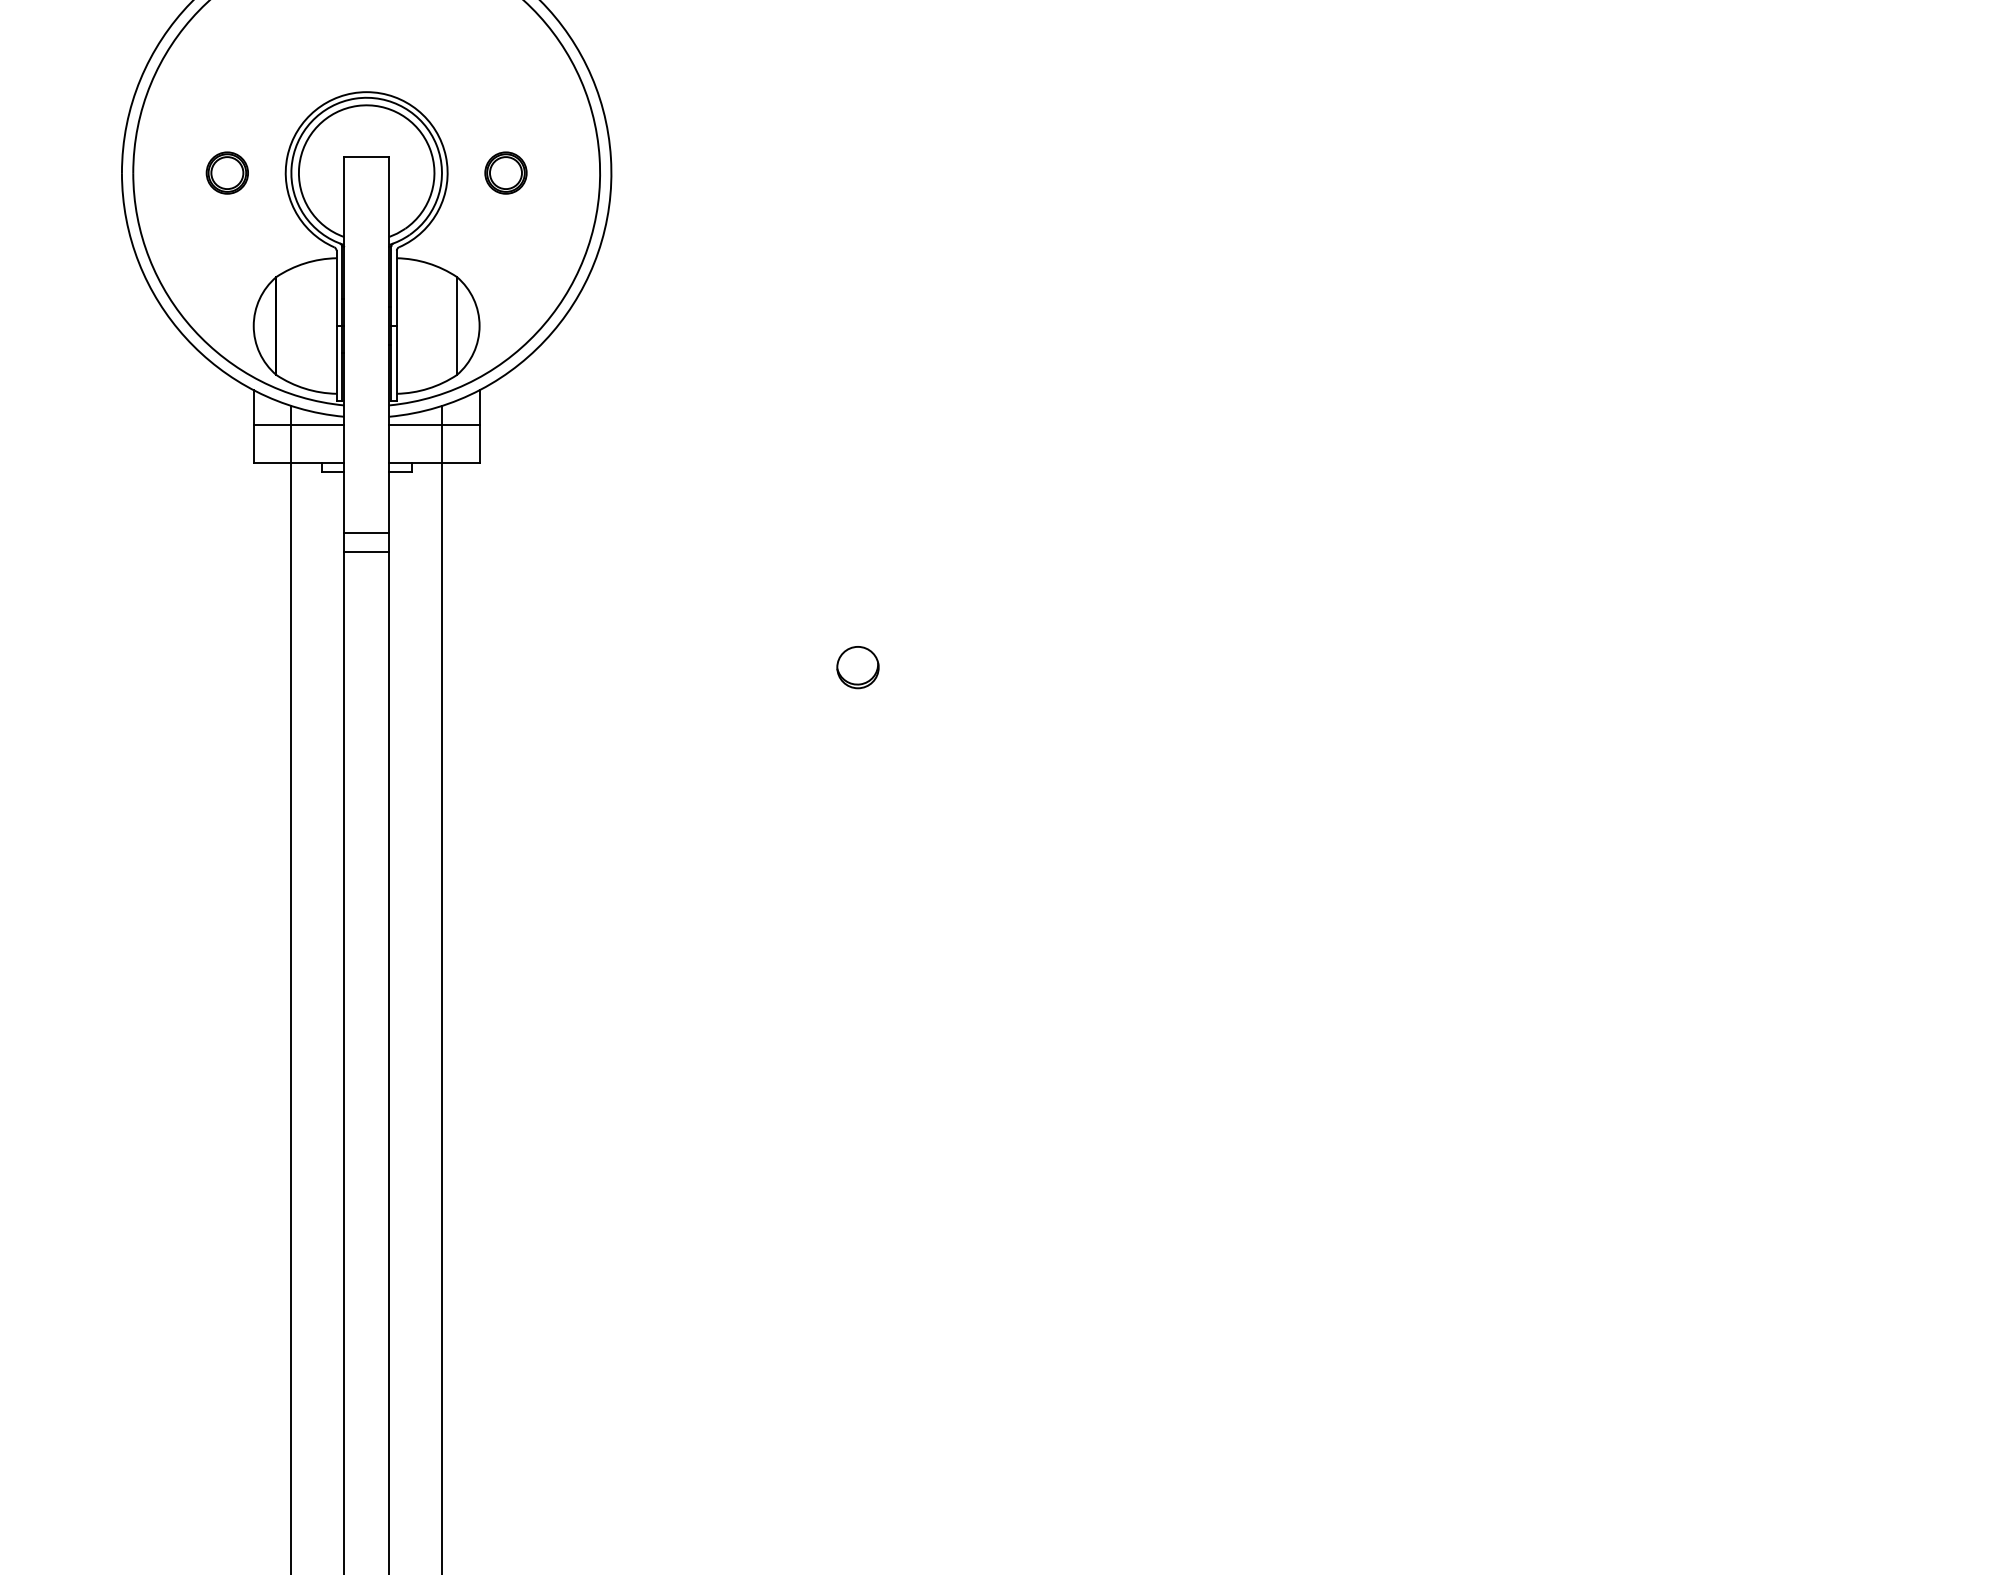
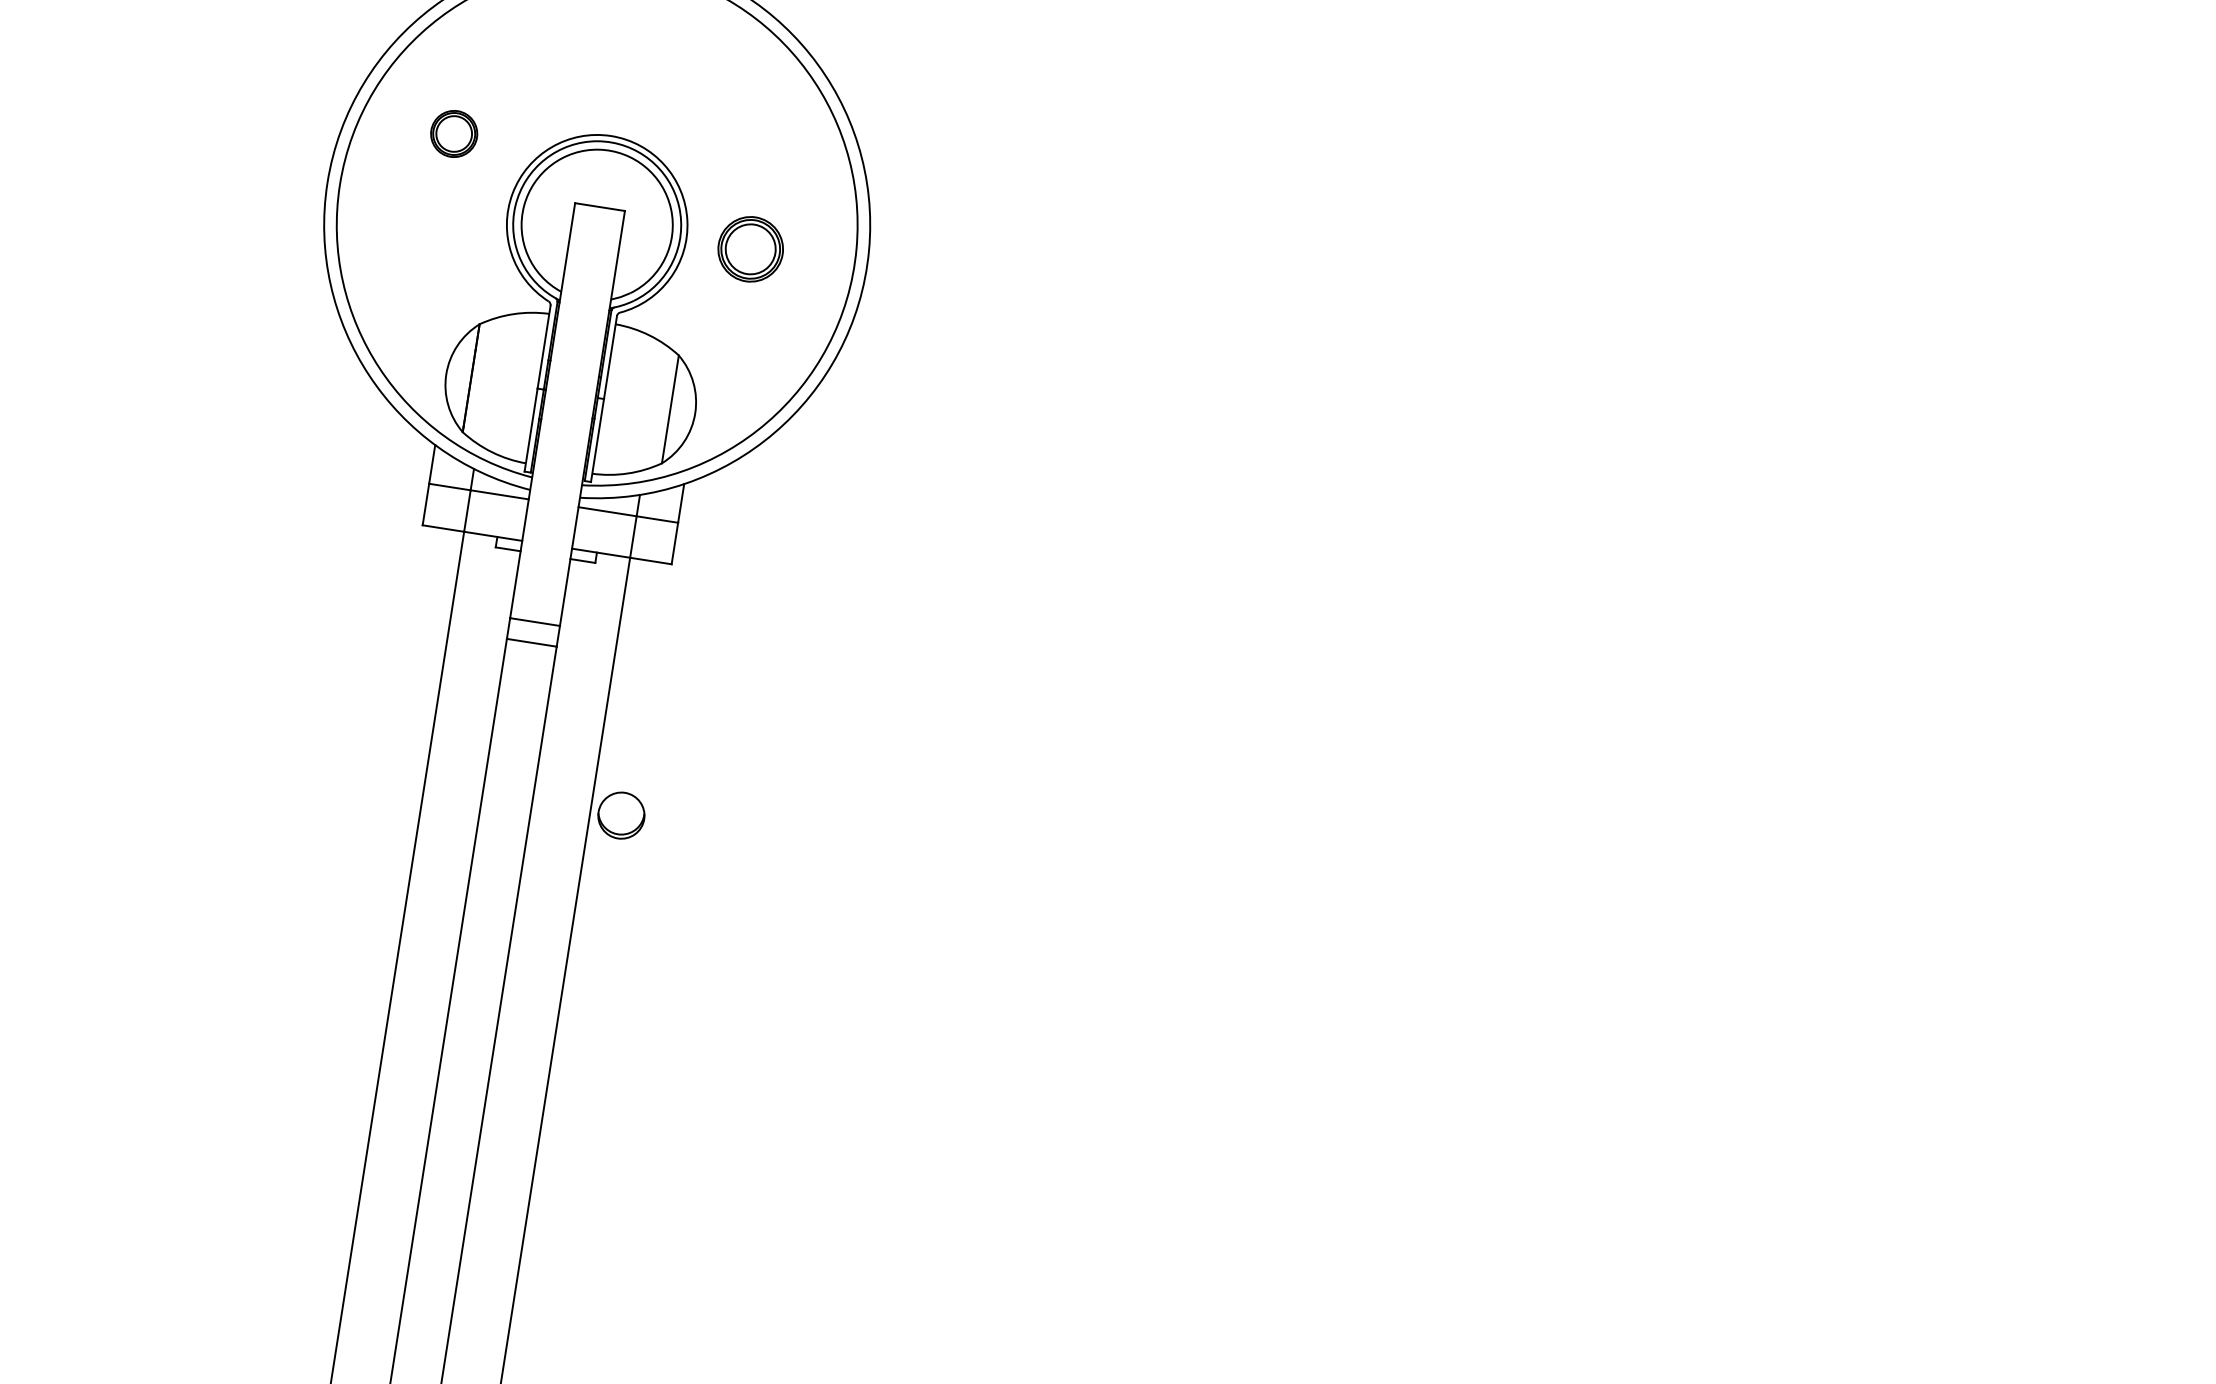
part: (226, 172) -> (453, 133), moved
part: (505, 172) -> (750, 248), size x1.4
part: (857, 667) -> (620, 815), moved

